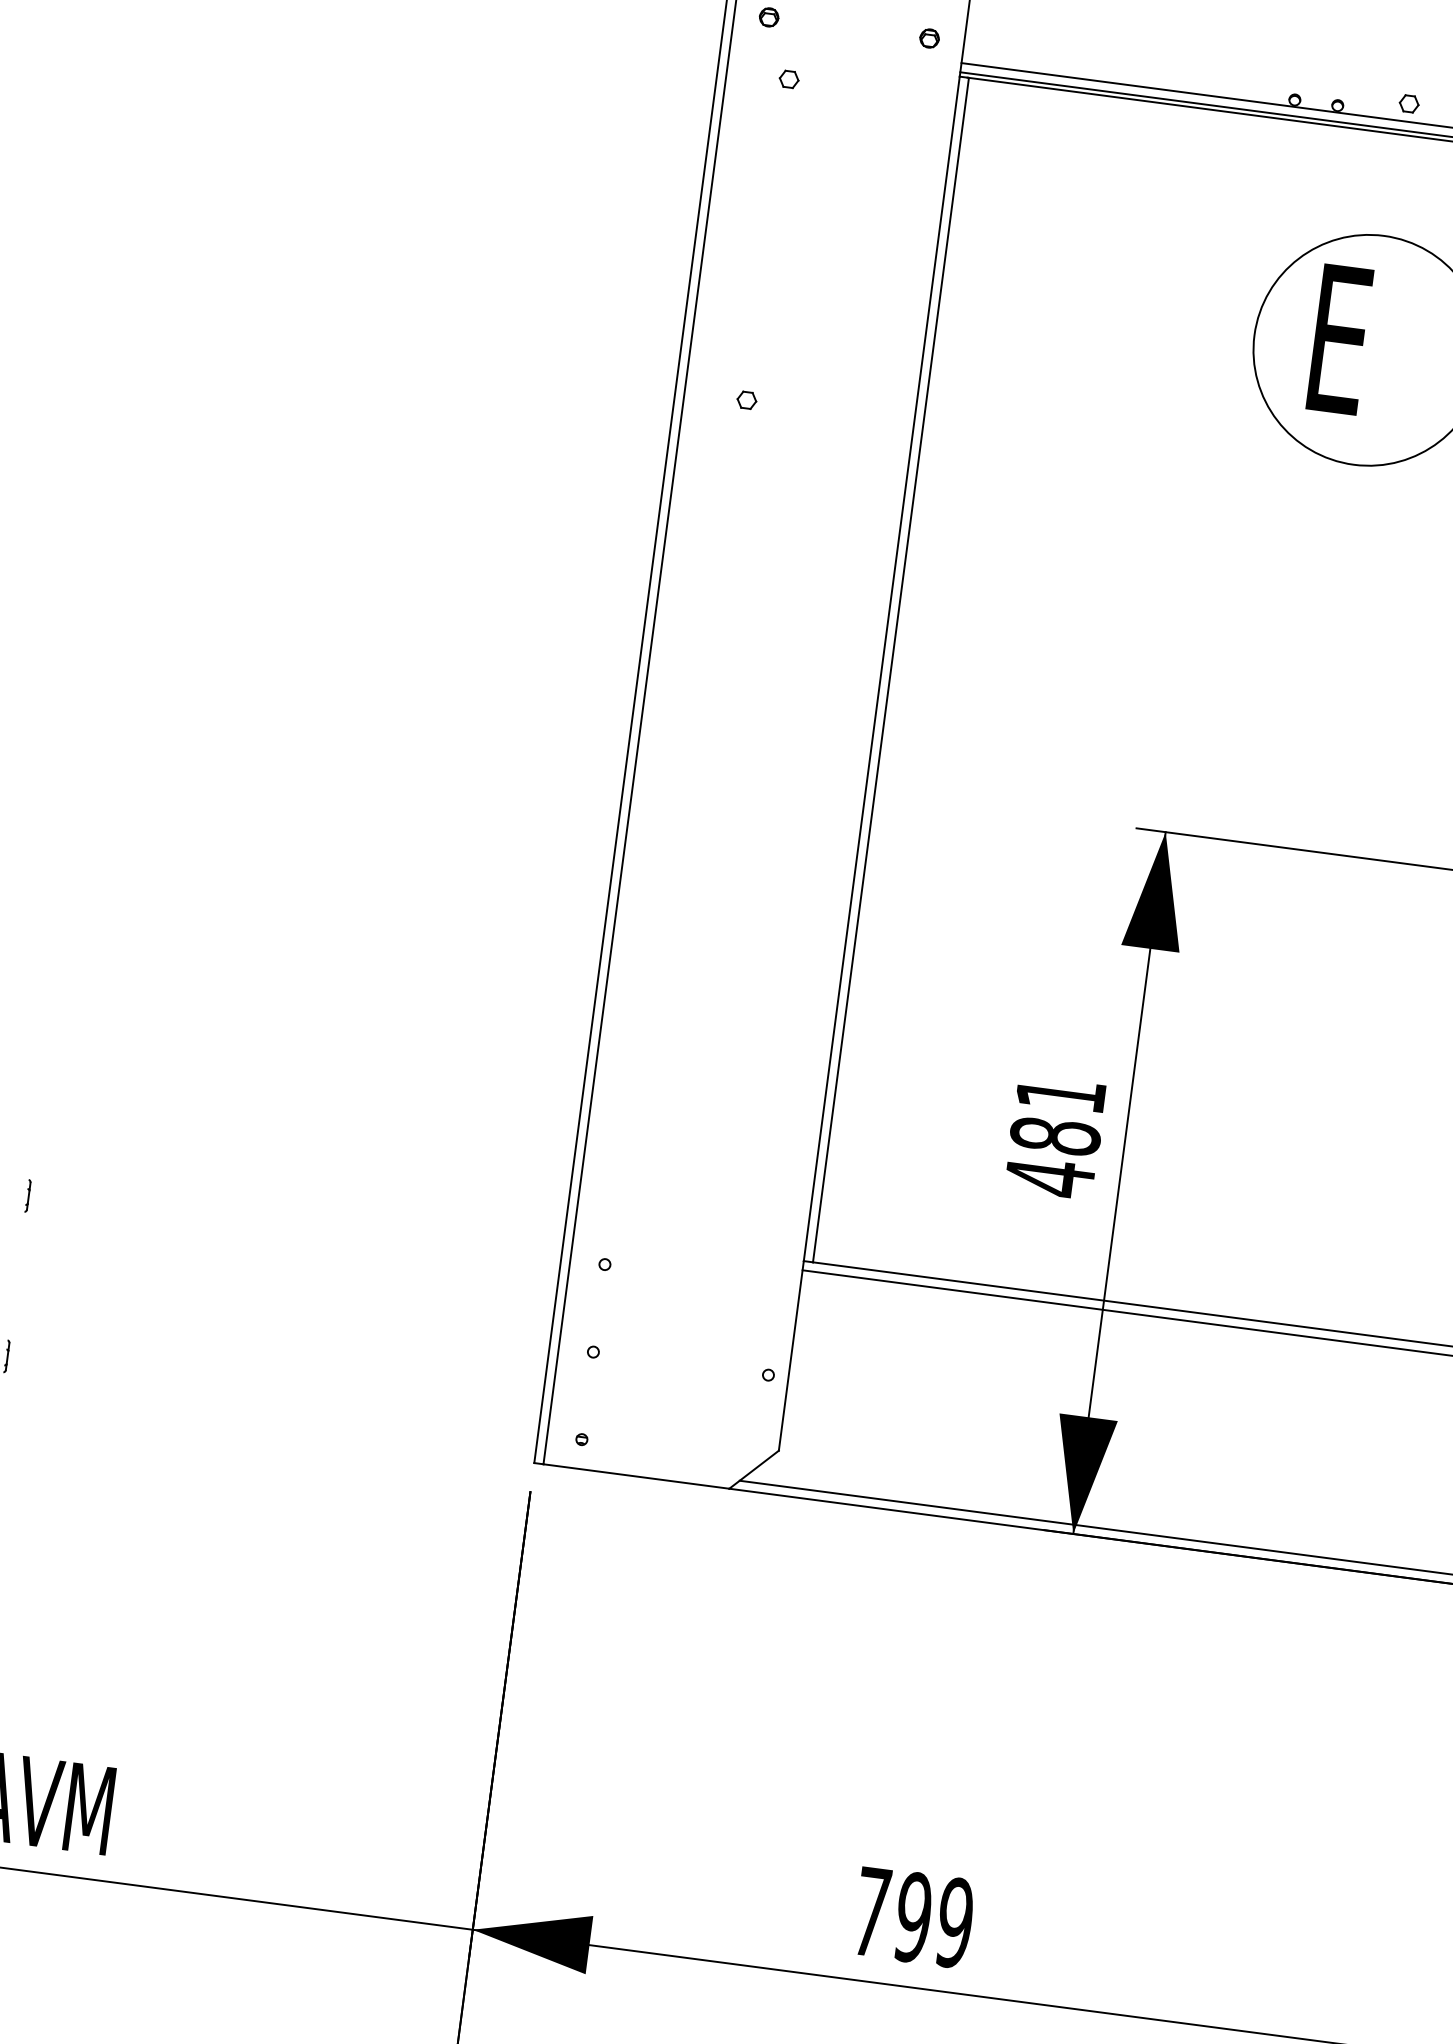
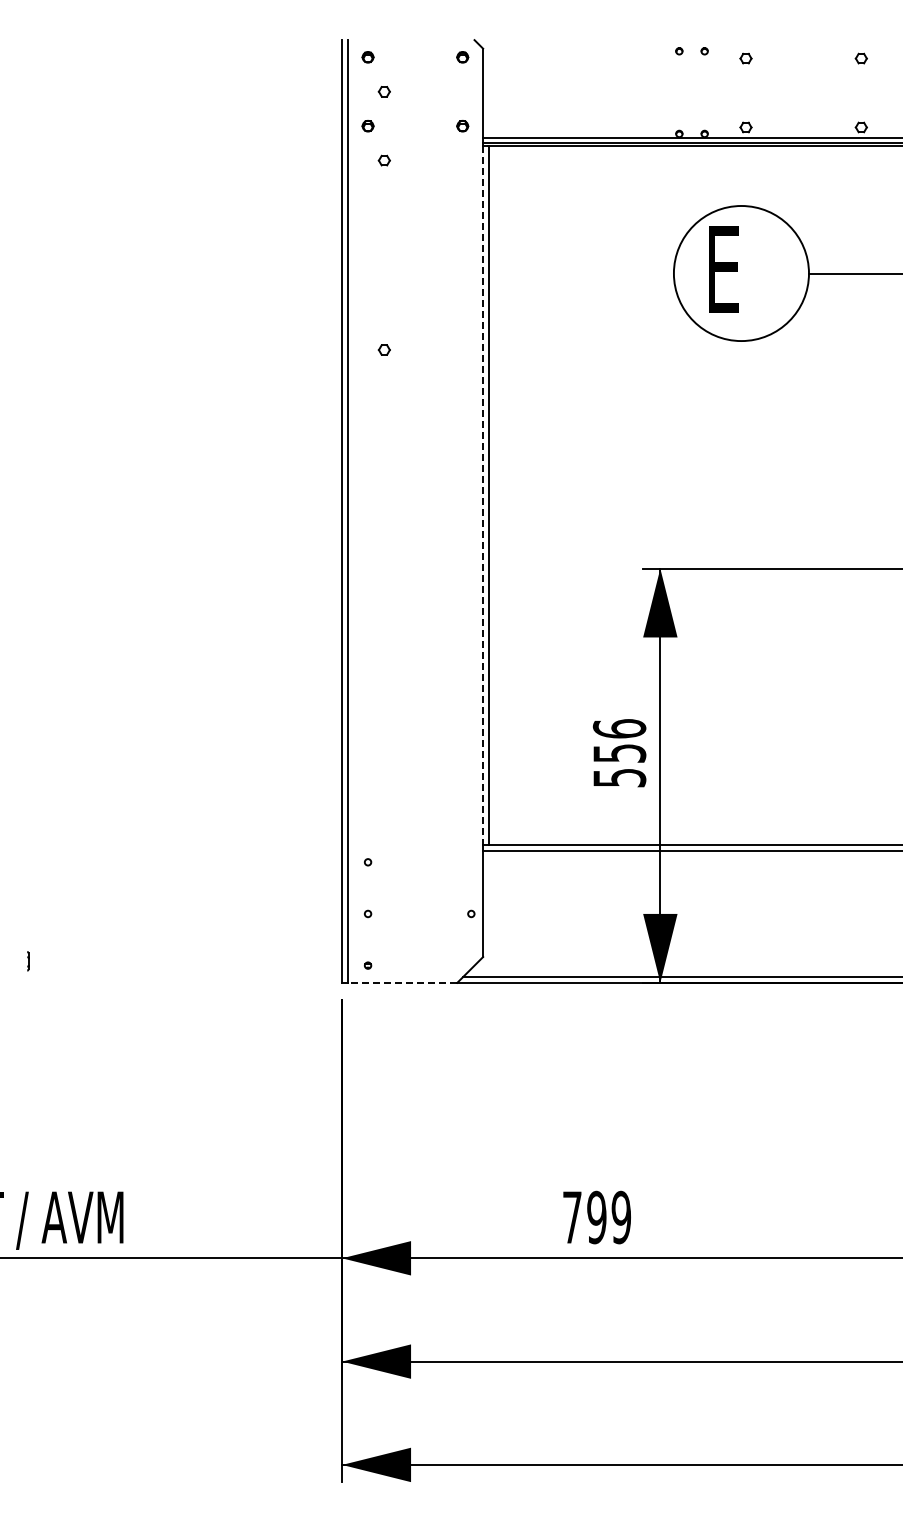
line: (882, 668) -> (483, 495), solid -> dashed
text: (1055, 1136) -> (619, 753), 481 -> 556
line: (28, 1195) -> (28, 866), removed
line: (636, 1475) -> (402, 982), solid -> dashed

